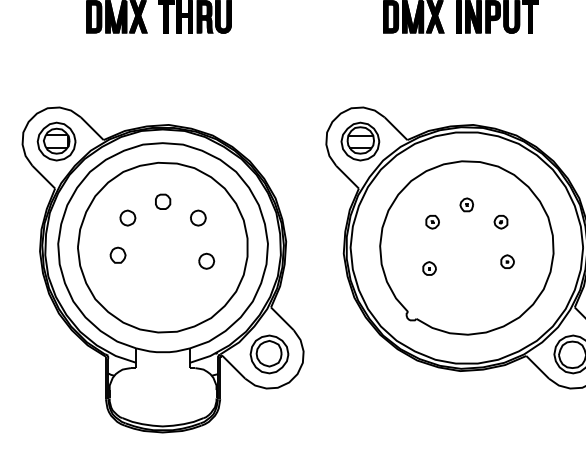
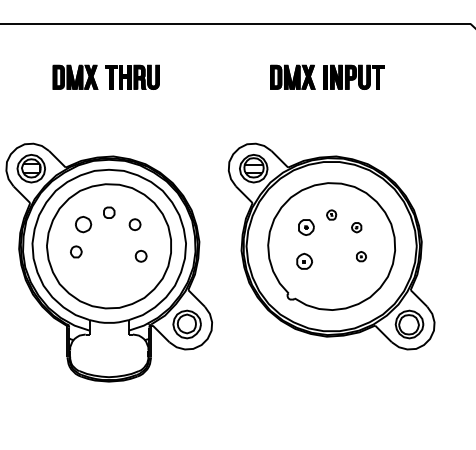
part: (127, 217) -> (83, 224), size x1.4
part: (432, 221) -> (306, 227), size x1.6
part: (428, 268) -> (303, 261), size x1.6

